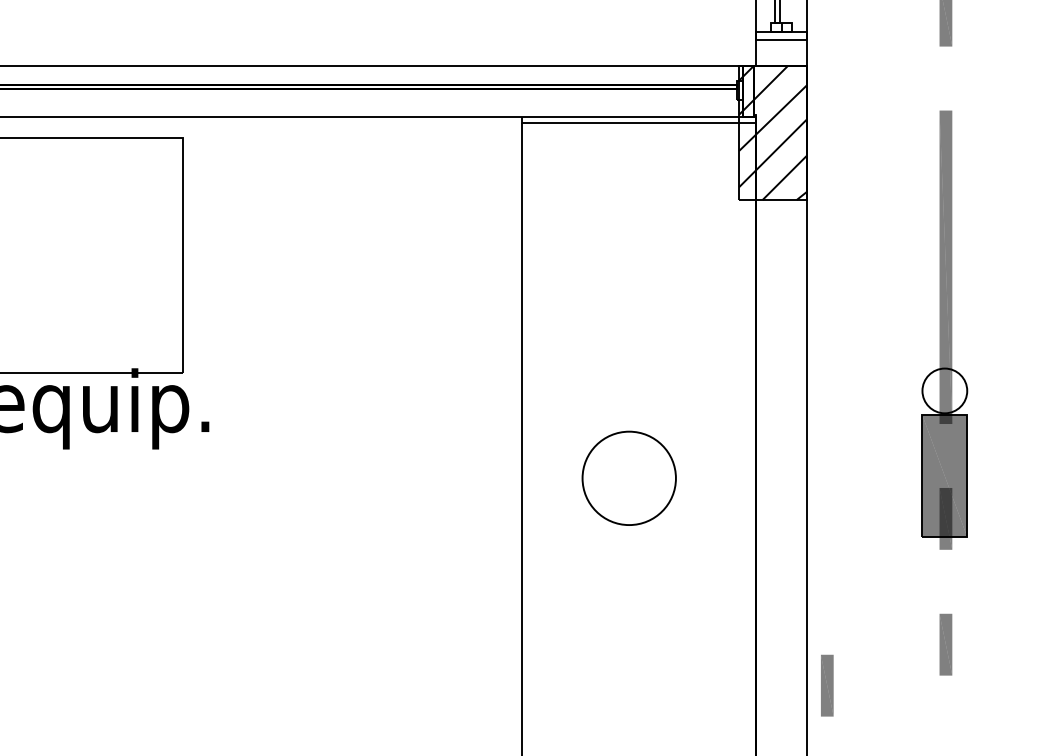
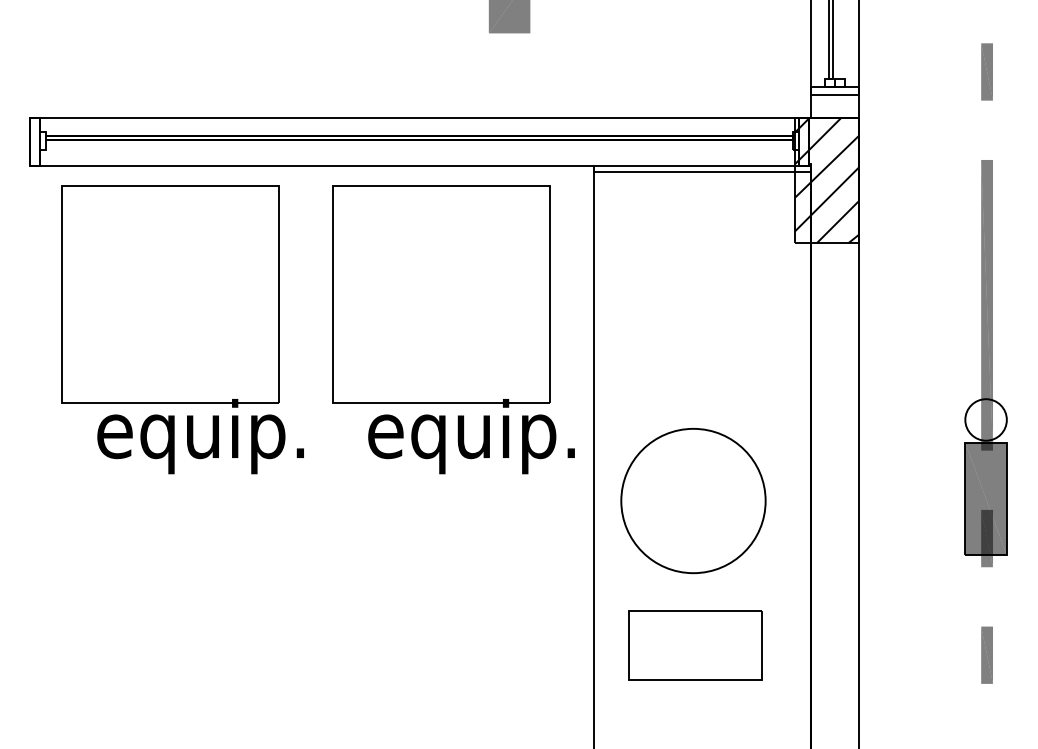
part: (370, 293) -> (453, 329), added
circle: (629, 477) -> (693, 500), size x1.67
part: (631, 634) -> (695, 645), added
part: (826, 684) -> (876, 692), removed

